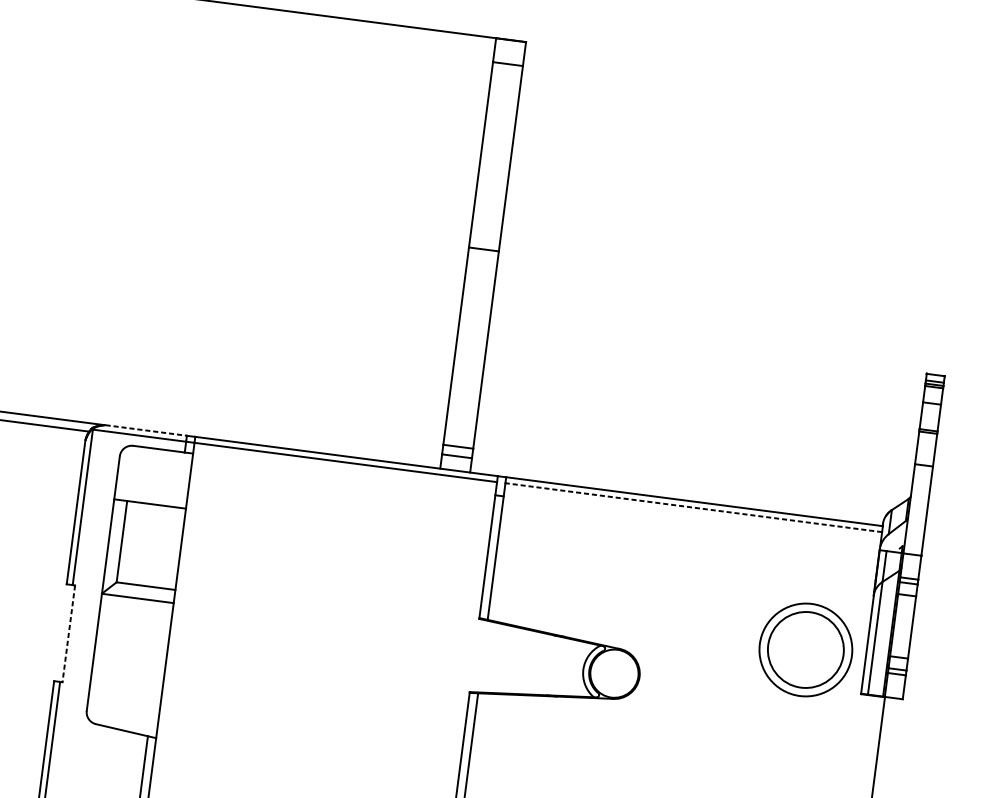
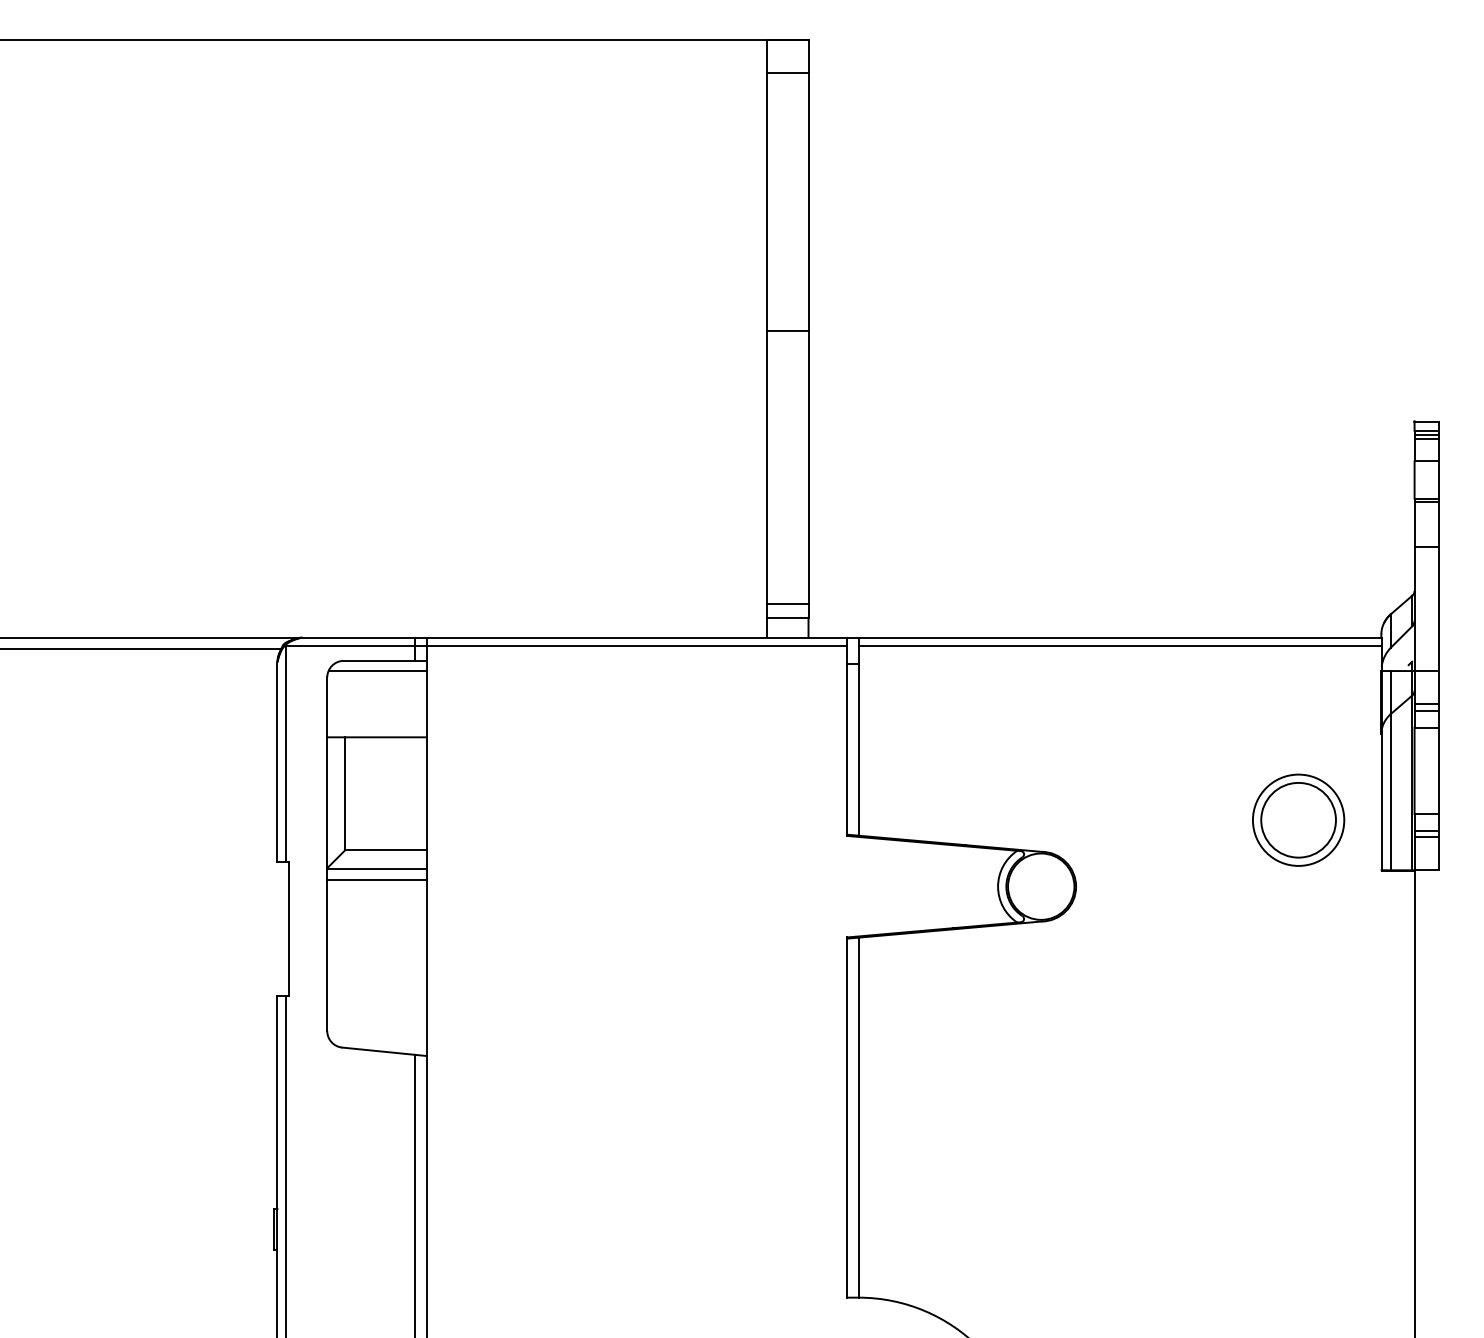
line: (146, 430) -> (359, 637), dashed -> solid
line: (156, 455) -> (377, 670), added
line: (694, 507) -> (1120, 645), dashed -> solid
line: (136, 607) -> (376, 880), added
line: (69, 634) -> (289, 929), dashed -> solid
part: (806, 649) -> (1298, 819), size x0.71

